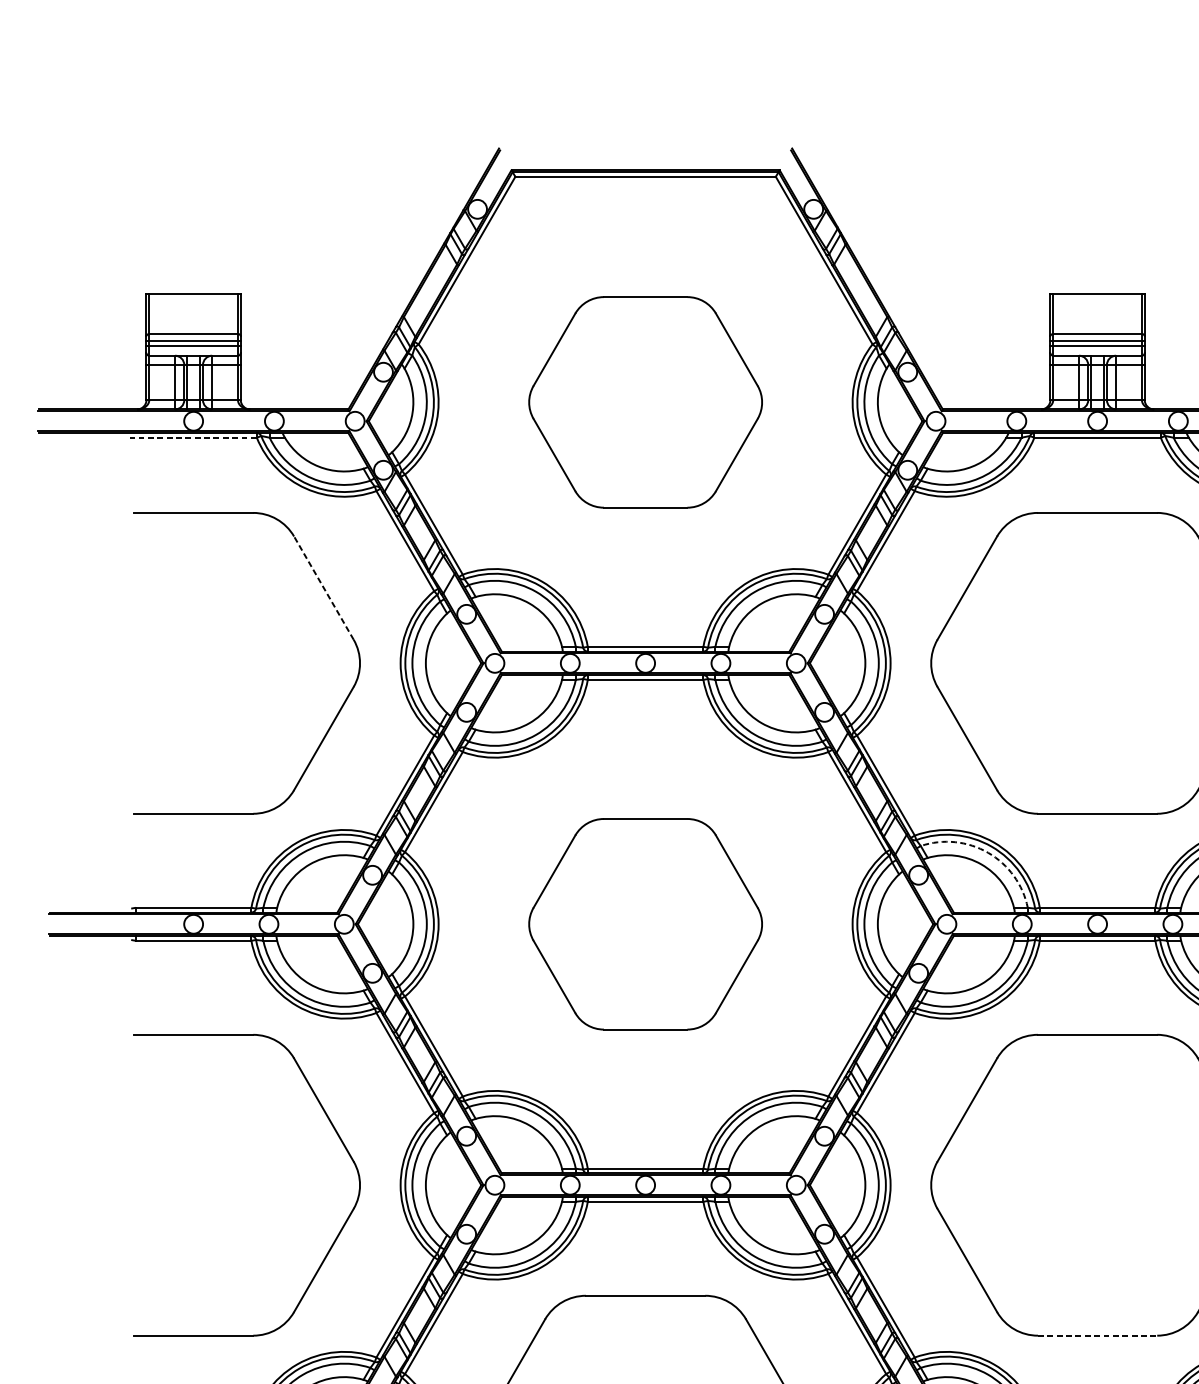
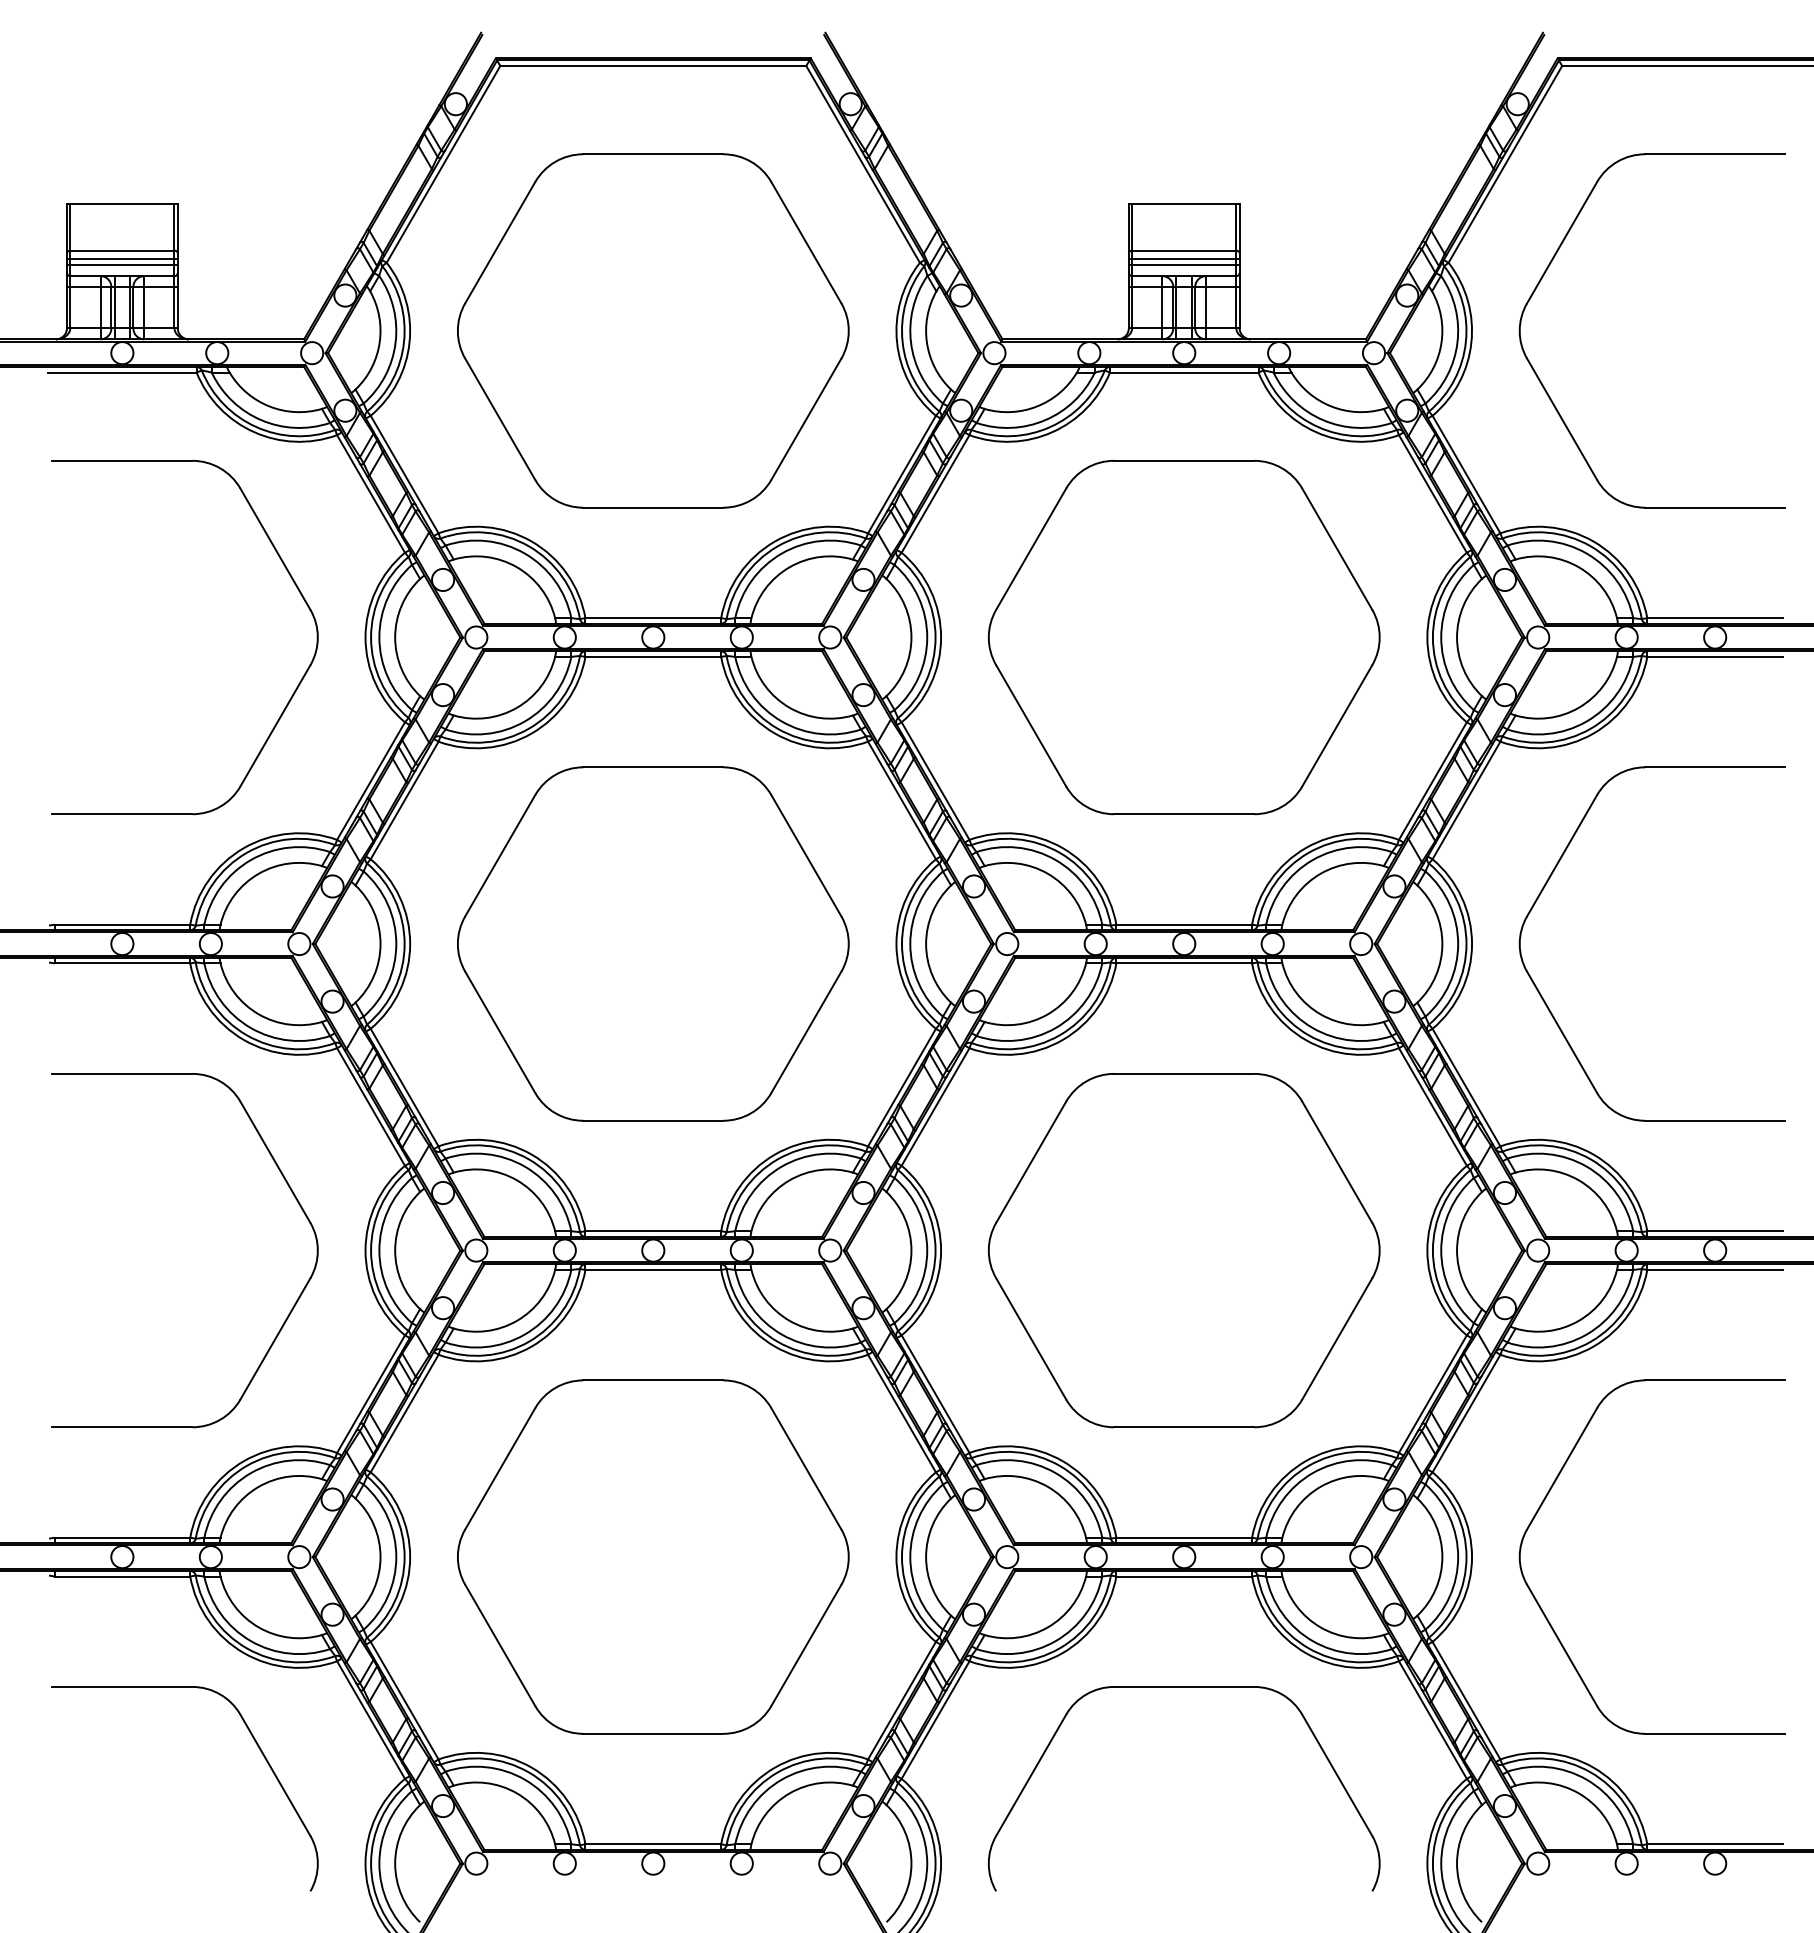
part: (645, 401) -> (653, 330), size x1.43
line: (192, 437) -> (121, 372), dashed -> solid
line: (323, 587) -> (275, 548), dashed -> solid
arc: (987, 853) -> (1055, 860), dashed -> solid
part: (645, 923) -> (653, 943), size x1.43
line: (1097, 1335) -> (1184, 1427), dashed -> solid

